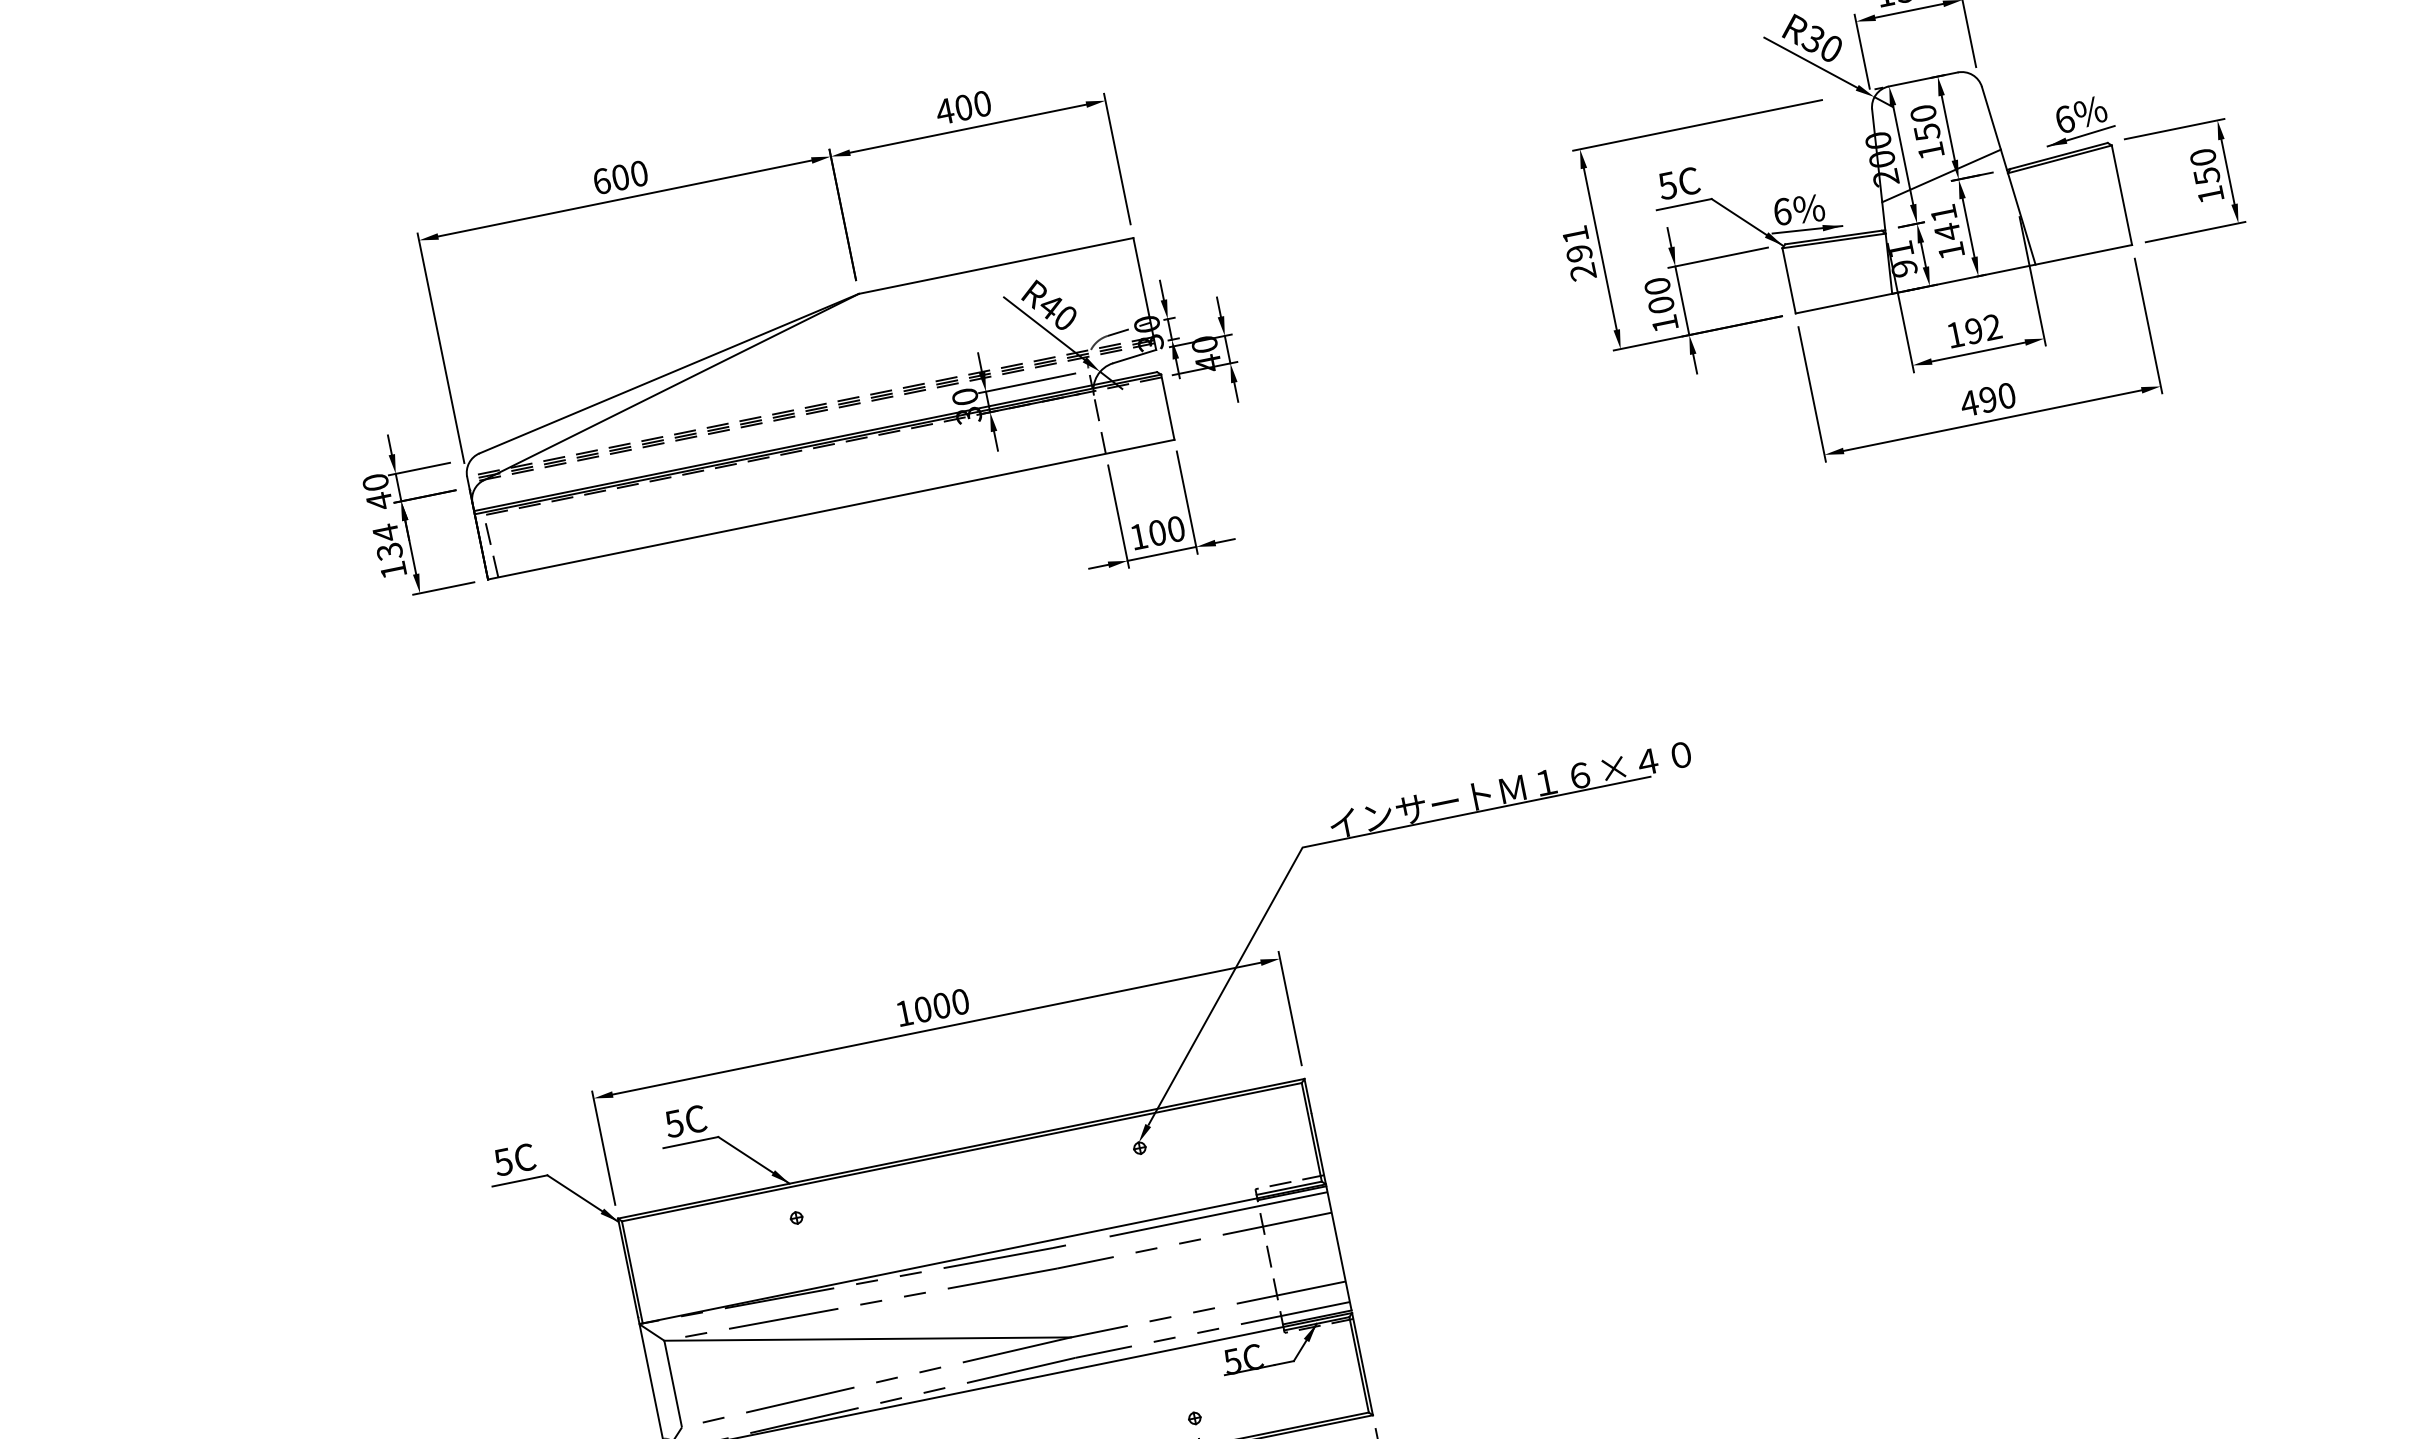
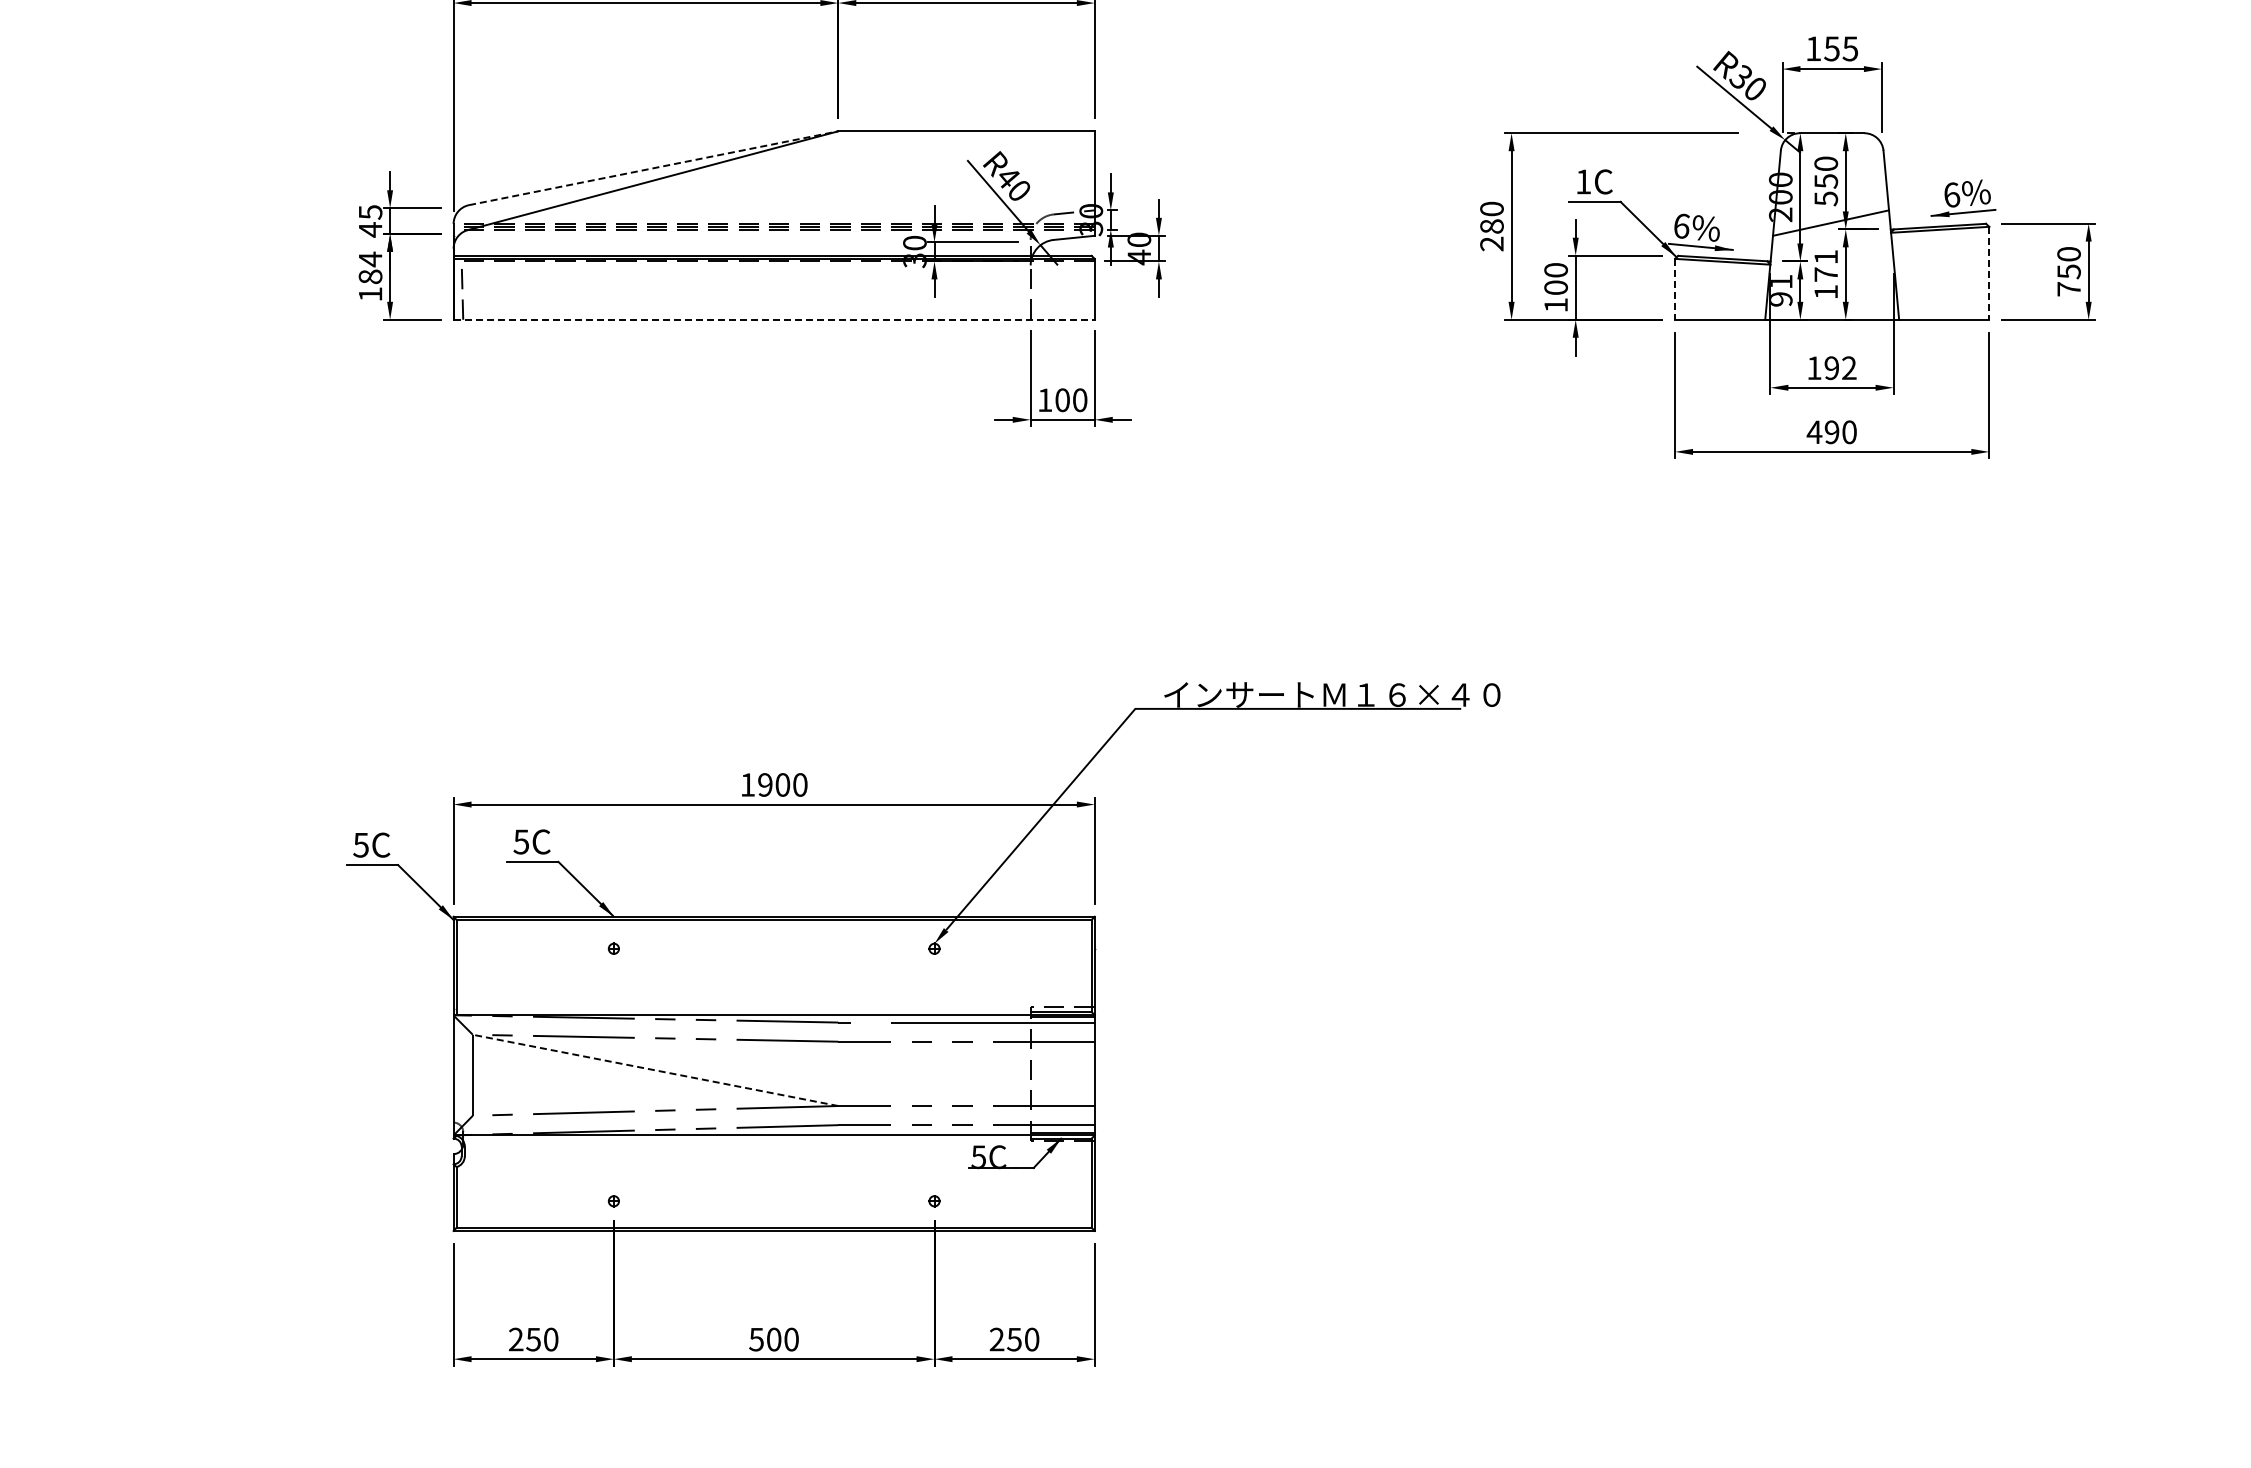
text: (1931, 150) -> (1826, 198), 150 -> 550
text: (1667, 185) -> (1583, 181), 5C -> 1C
line: (2122, 195) -> (1989, 273), solid -> dashed
text: (2210, 195) -> (2068, 289), 150 -> 750
text: (1946, 232) -> (1825, 274), 141 -> 171
text: (1576, 243) -> (1491, 217), 291 -> 280
line: (1789, 280) -> (1675, 289), solid -> dashed
line: (670, 373) -> (654, 168), solid -> dashed
text: (375, 482) -> (370, 212), 40 -> 45
line: (831, 509) -> (774, 319), solid -> dashed
text: (389, 551) -> (370, 276), 134 -> 184
text: (923, 1009) -> (765, 784), 1000 -> 1900
line: (867, 1339) -> (655, 1070), solid -> dashed

